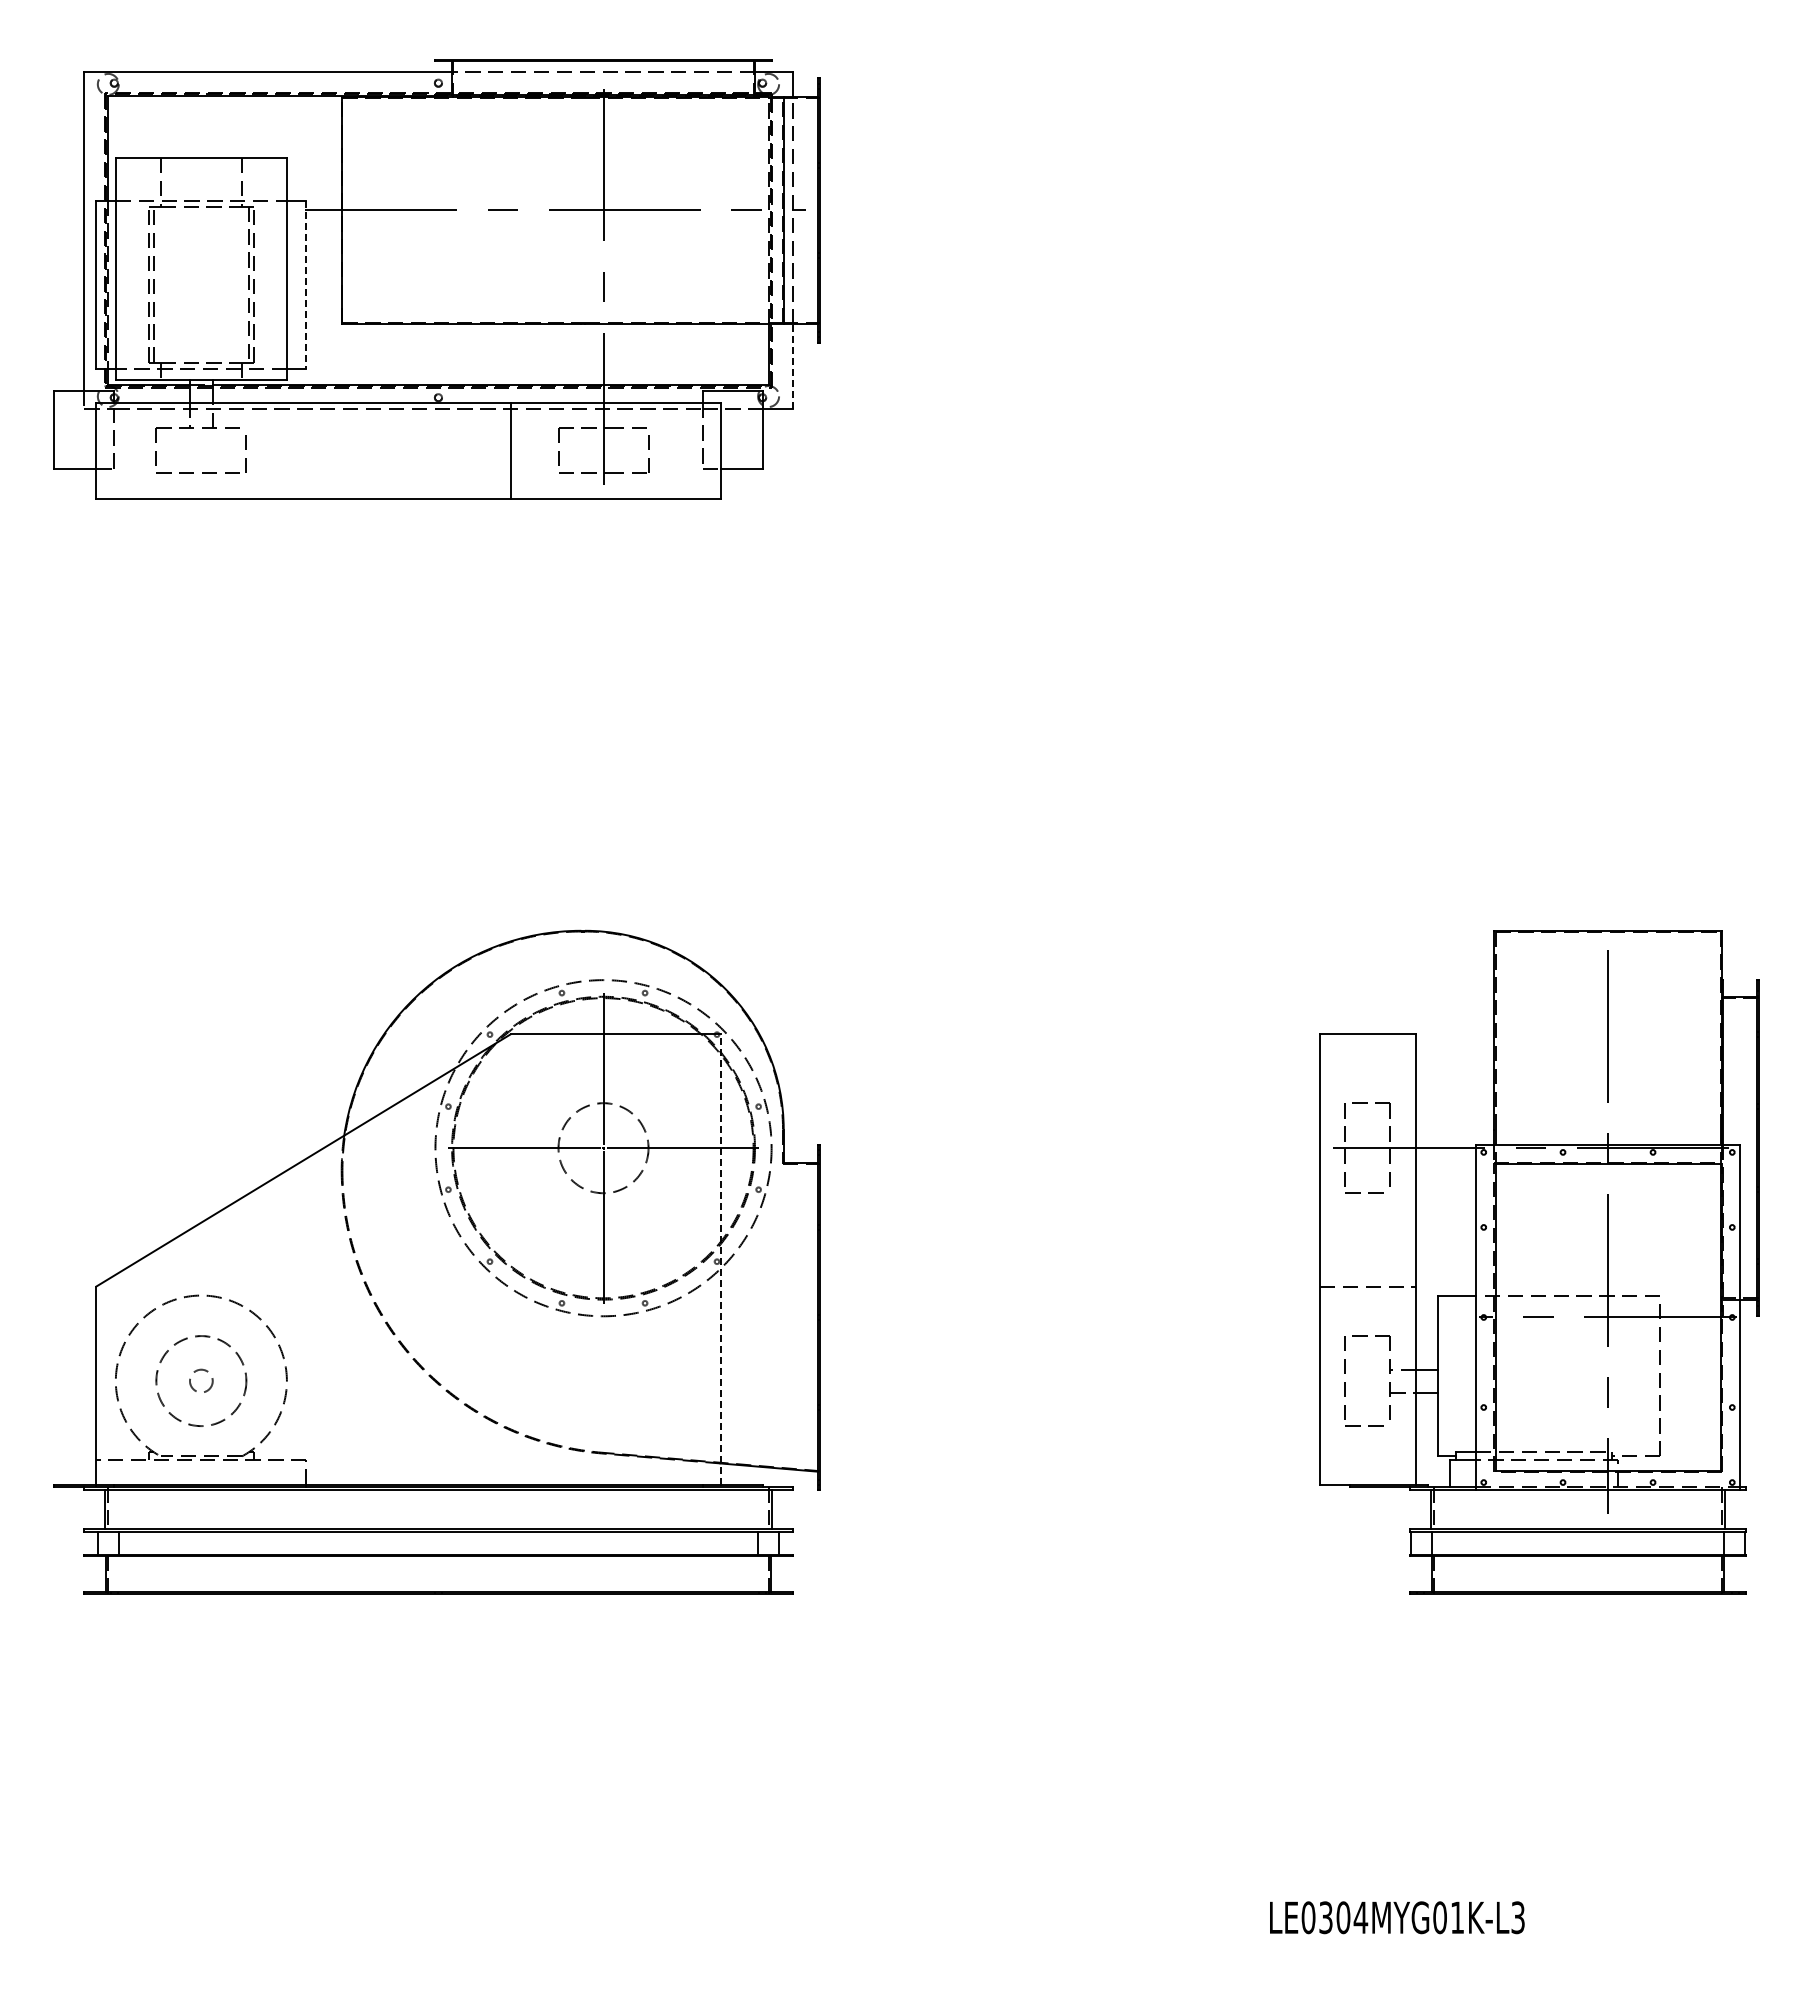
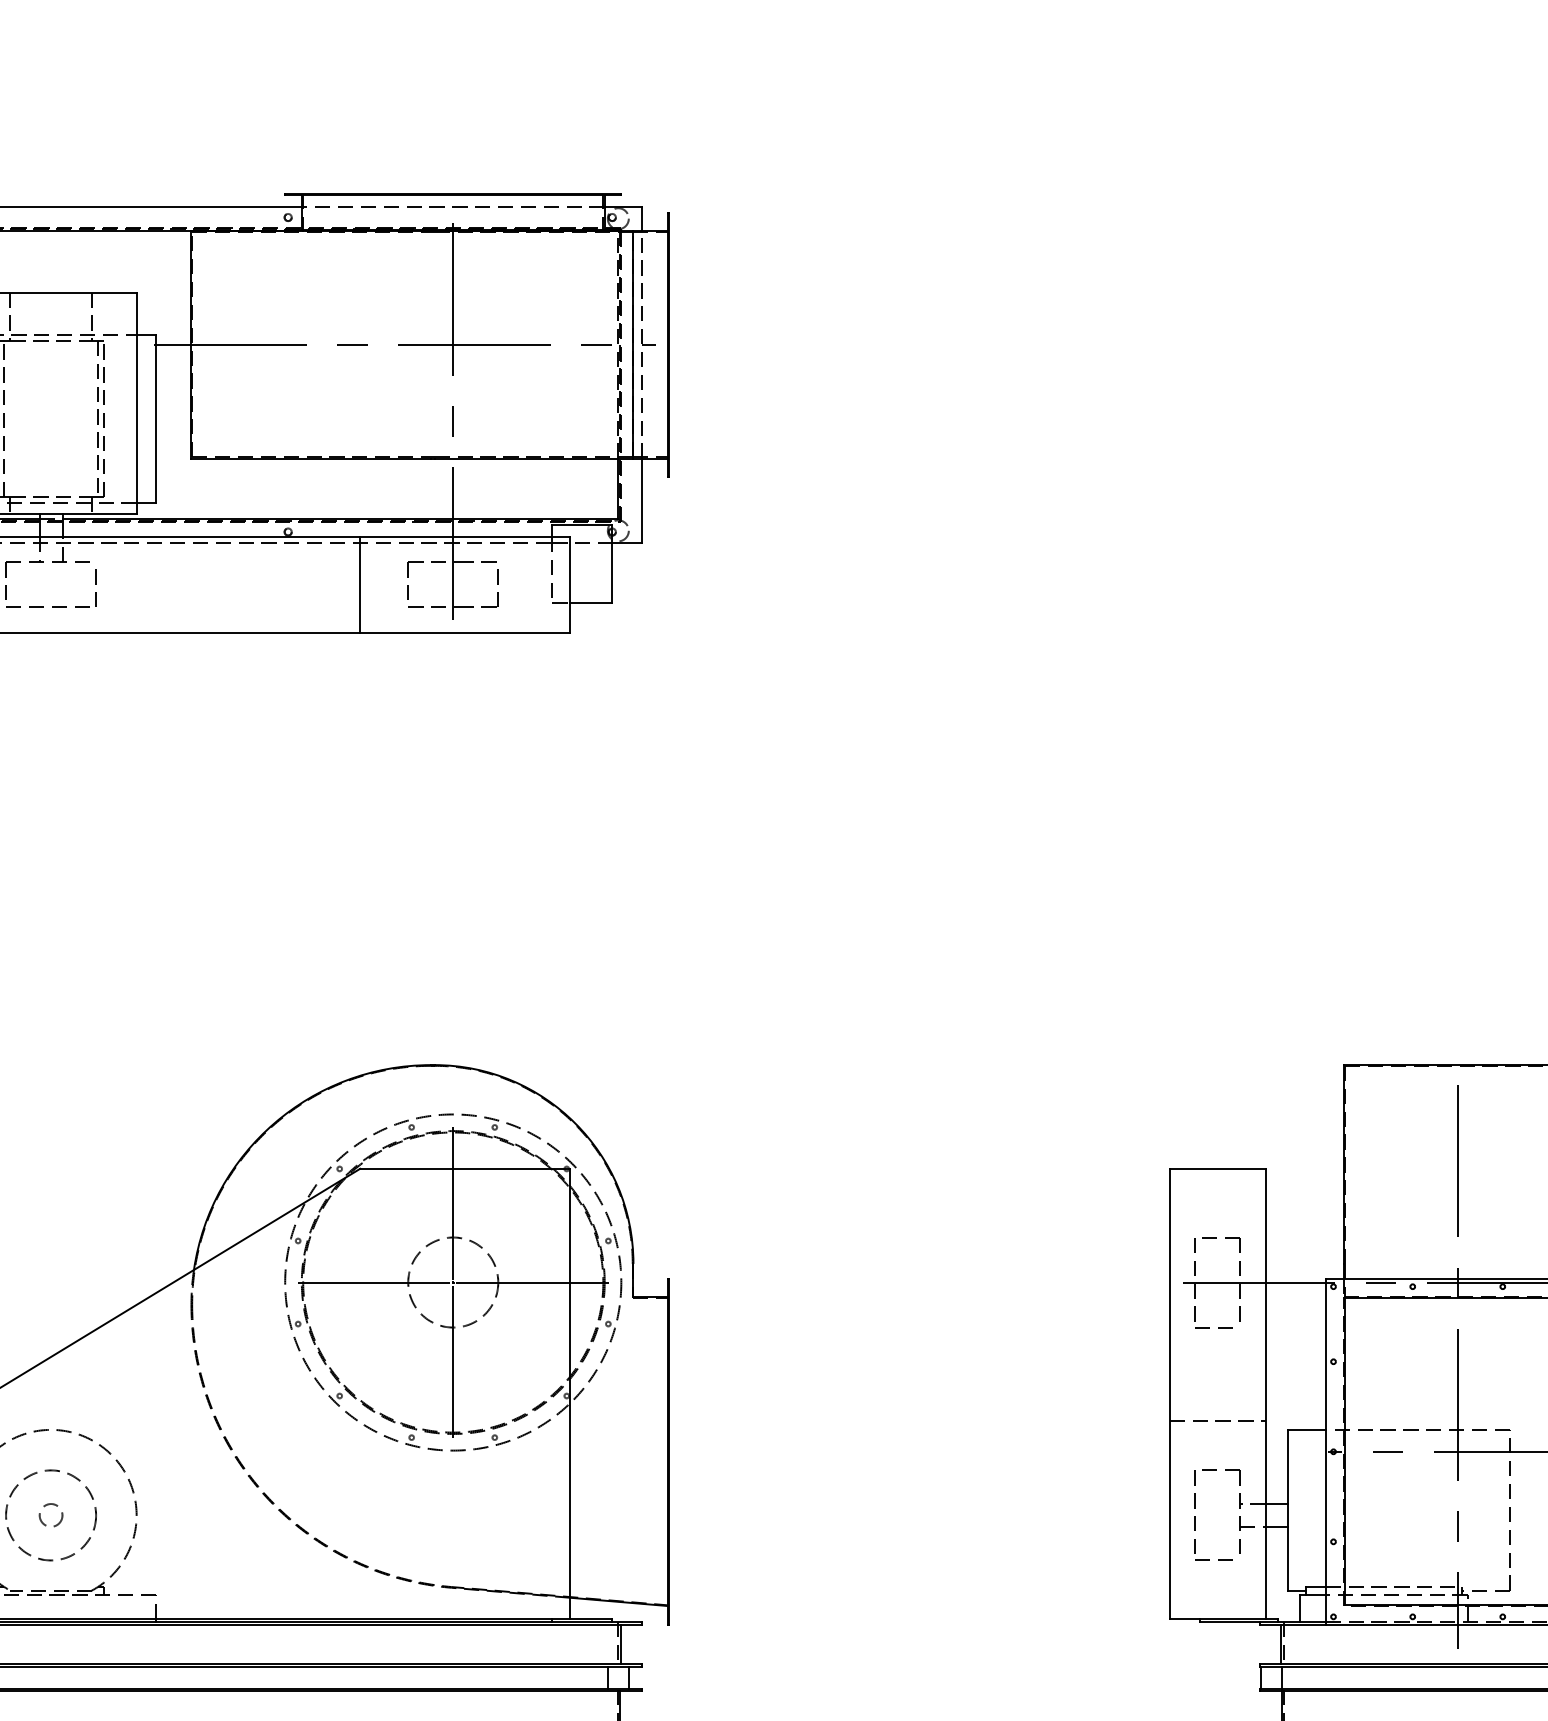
line: (306, 285) -> (156, 419), dashed -> solid
line: (792, 365) -> (642, 499), dashed -> solid
line: (720, 1259) -> (570, 1393), dashed -> solid

